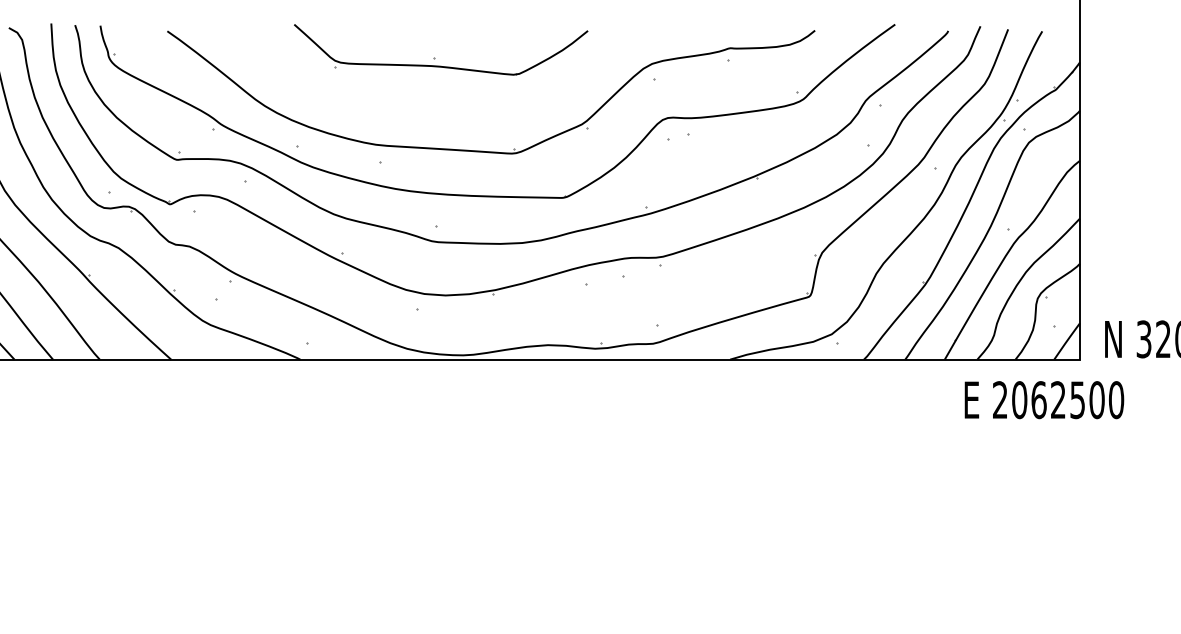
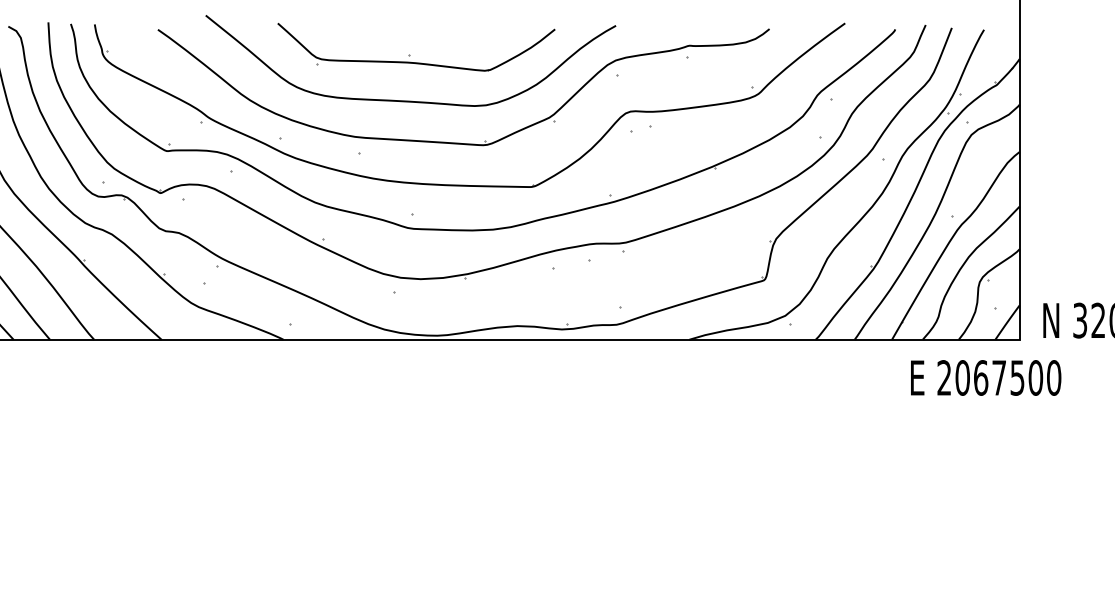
curve: (434, 106) -> (410, 100), added
text: (1058, 399) -> (999, 377), 2062500 -> 2067500

